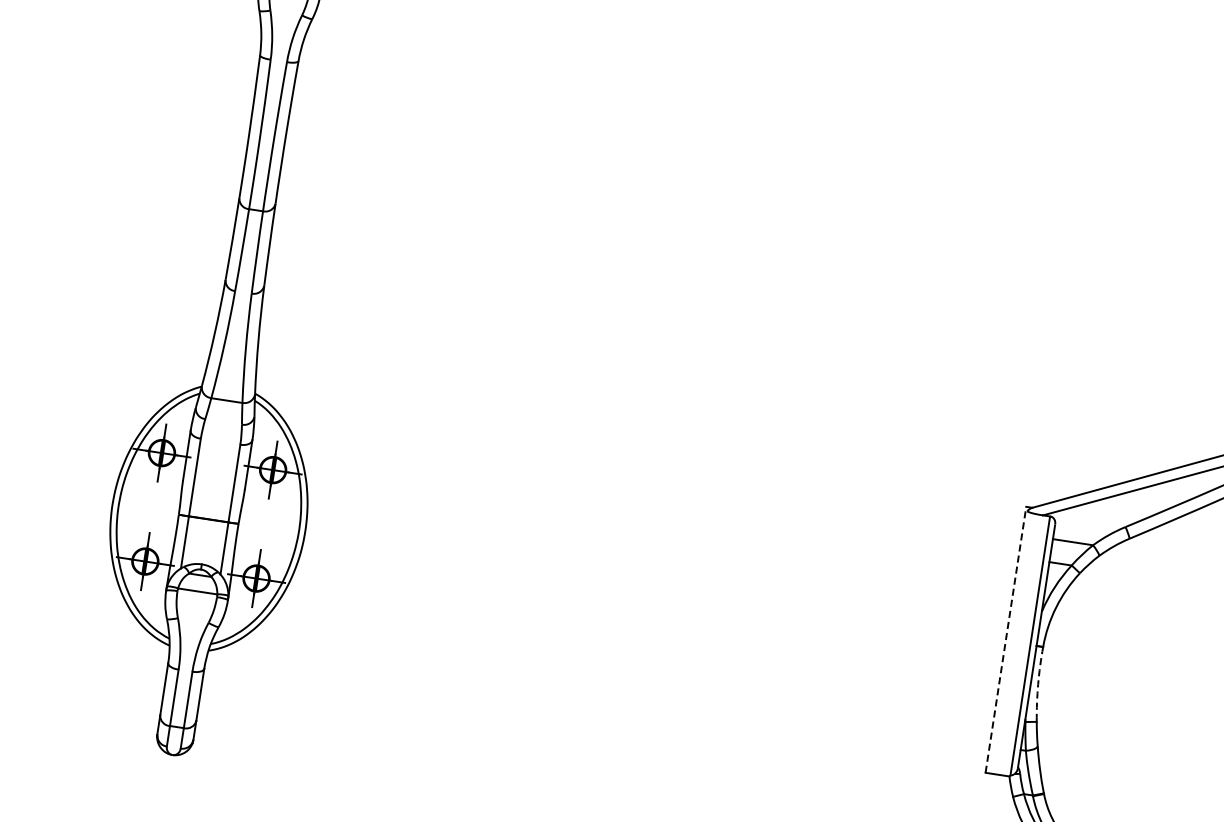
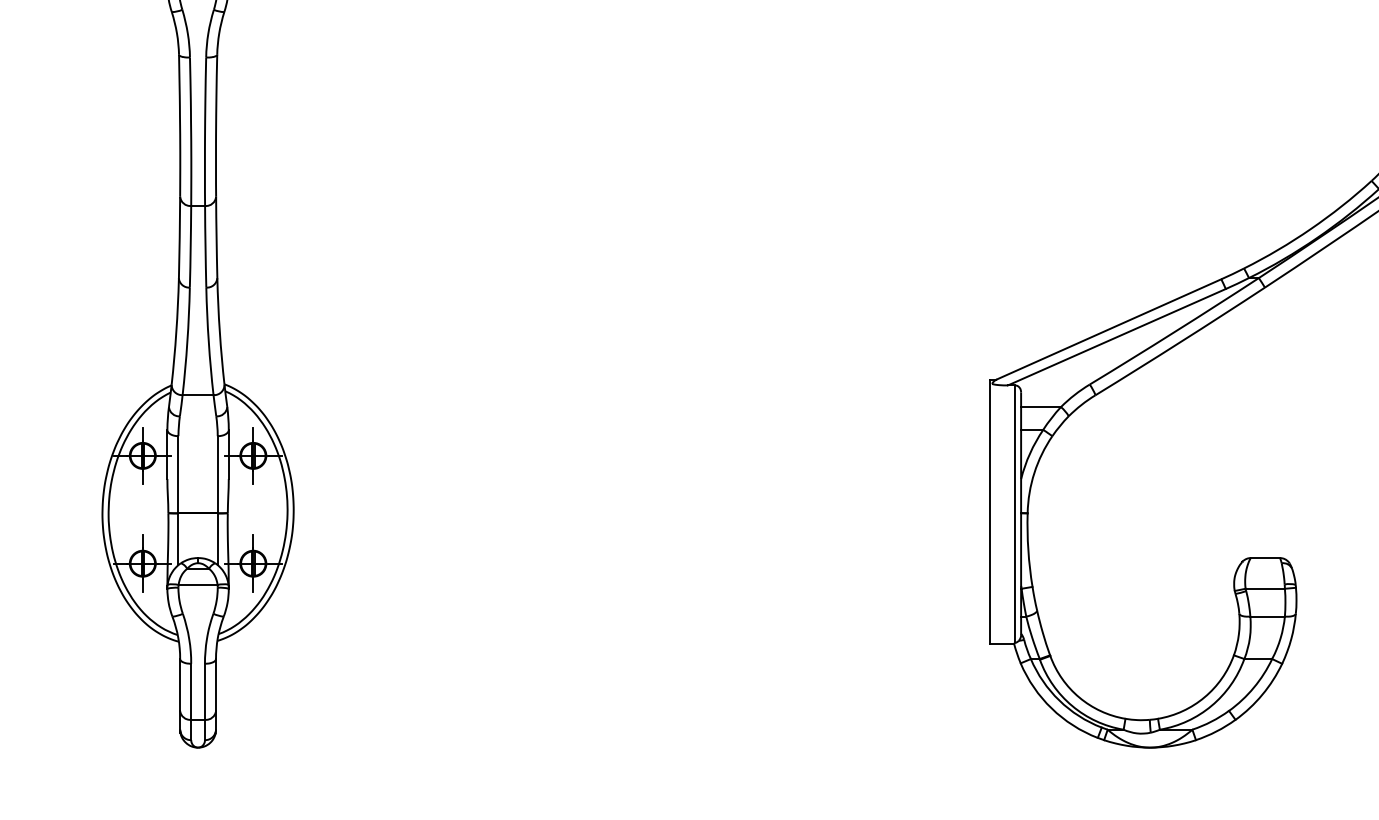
line: (1006, 639) -> (990, 511), dashed -> solid
arc: (1038, 684) -> (1028, 550), dashed -> solid

